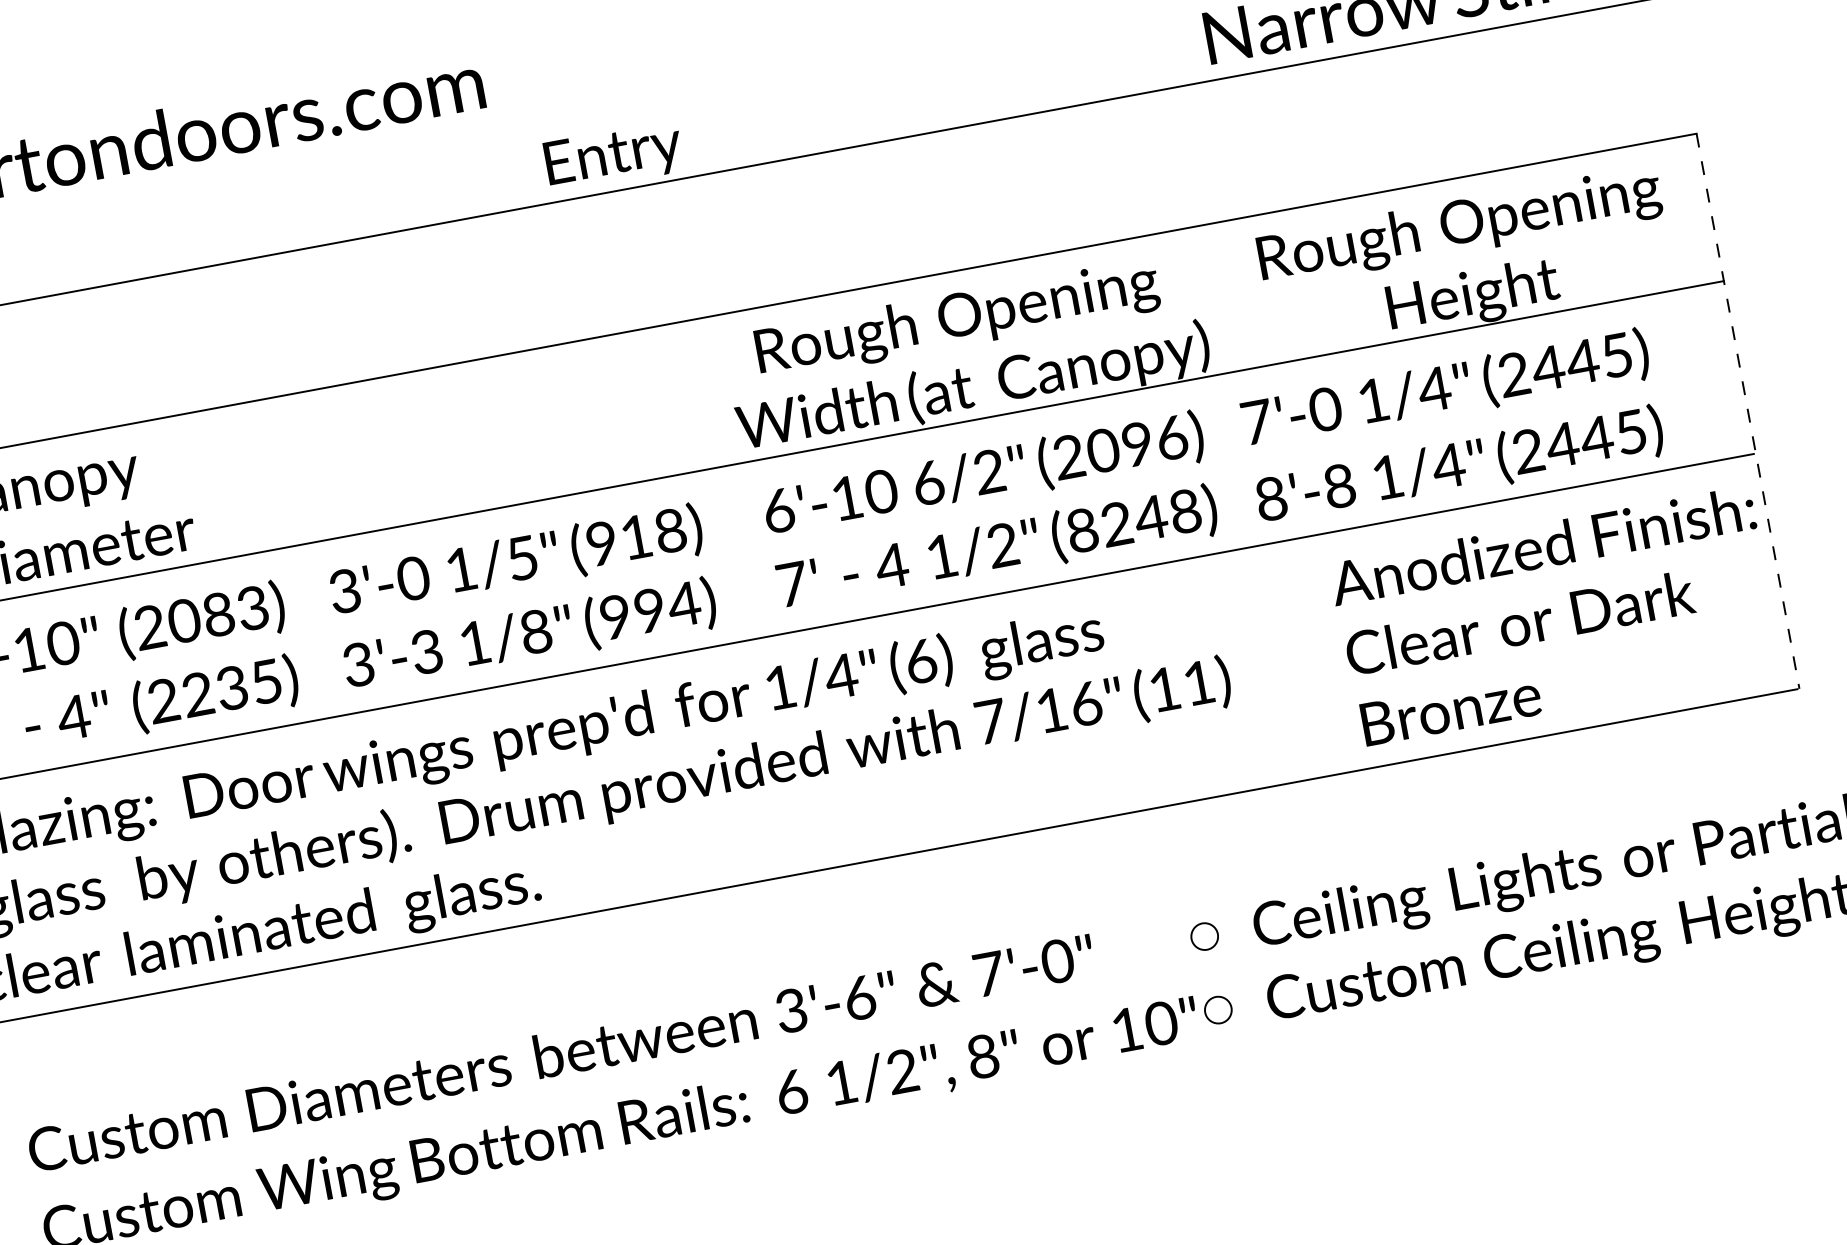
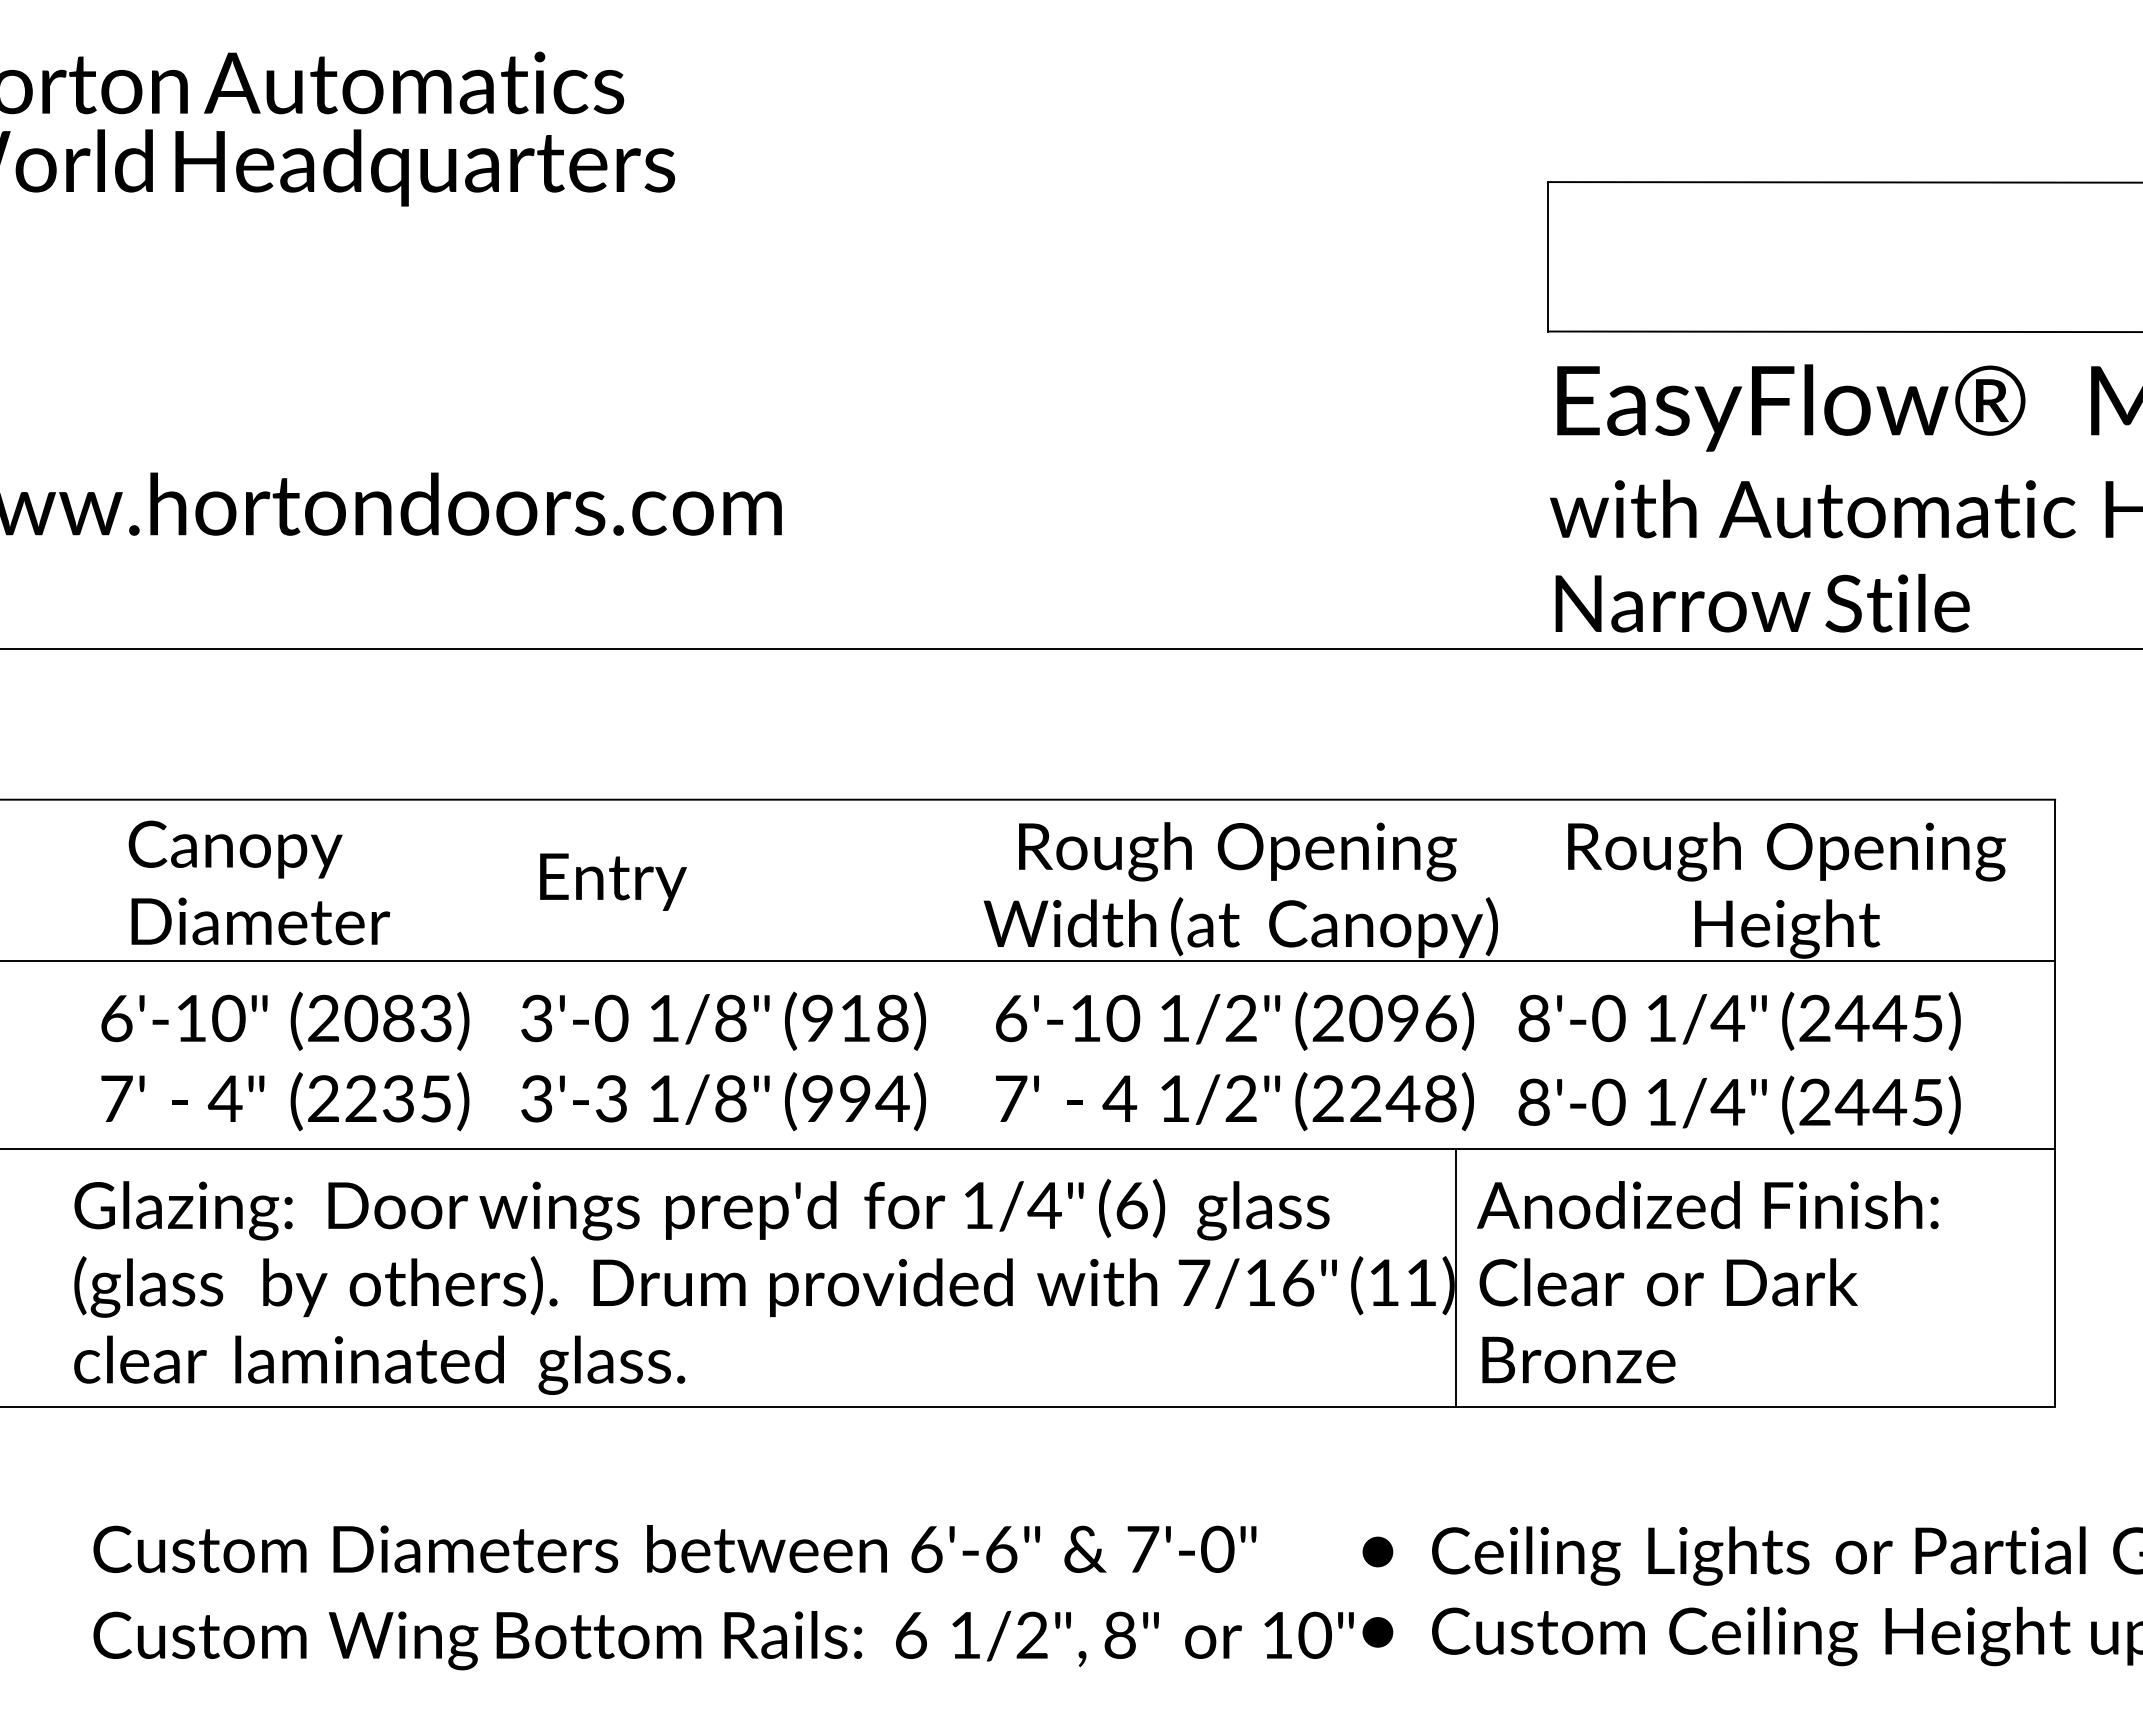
text: (614, 156) -> (613, 881), moved
line: (1748, 411) -> (2055, 1103), dashed -> solid
text: (1257, 422) -> (1534, 1018), 7'-0 -> 8'-0
text: (928, 483) -> (1174, 1018), 6/2" -> 1/2"
text: (1339, 486) -> (1608, 1102), 8'-8 -> 8'-0
text: (1081, 530) -> (1327, 1098), (8248) -> (2248)
text: (522, 558) -> (730, 1018), 1/5" -> 1/8"
text: (1555, 616) -> (1707, 1282), moved
line: (1229, 672) -> (1455, 1277), added
fill: (1204, 936) -> (1377, 1551), added
text: (791, 1009) -> (926, 1548), 3'-6" -> 6'-6"
fill: (1217, 1010) -> (1377, 1632), added

